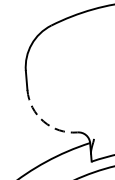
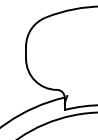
arc: (44, 121) -> (35, 80), dashed -> solid

